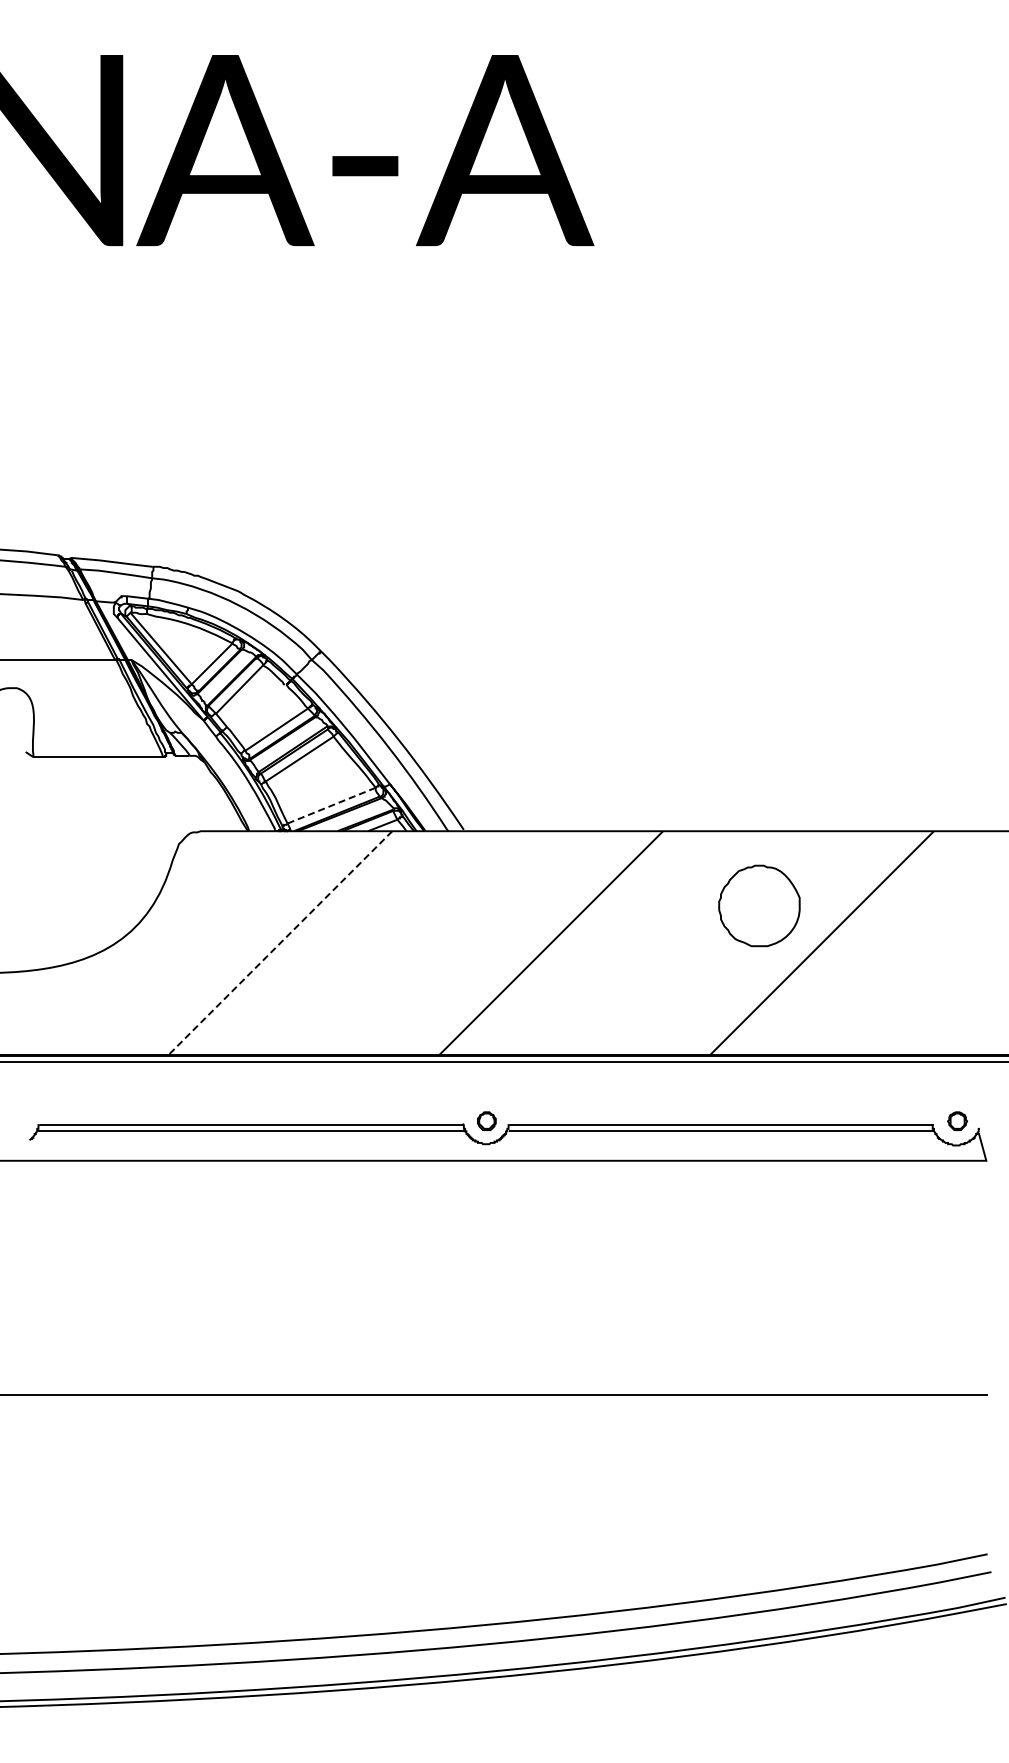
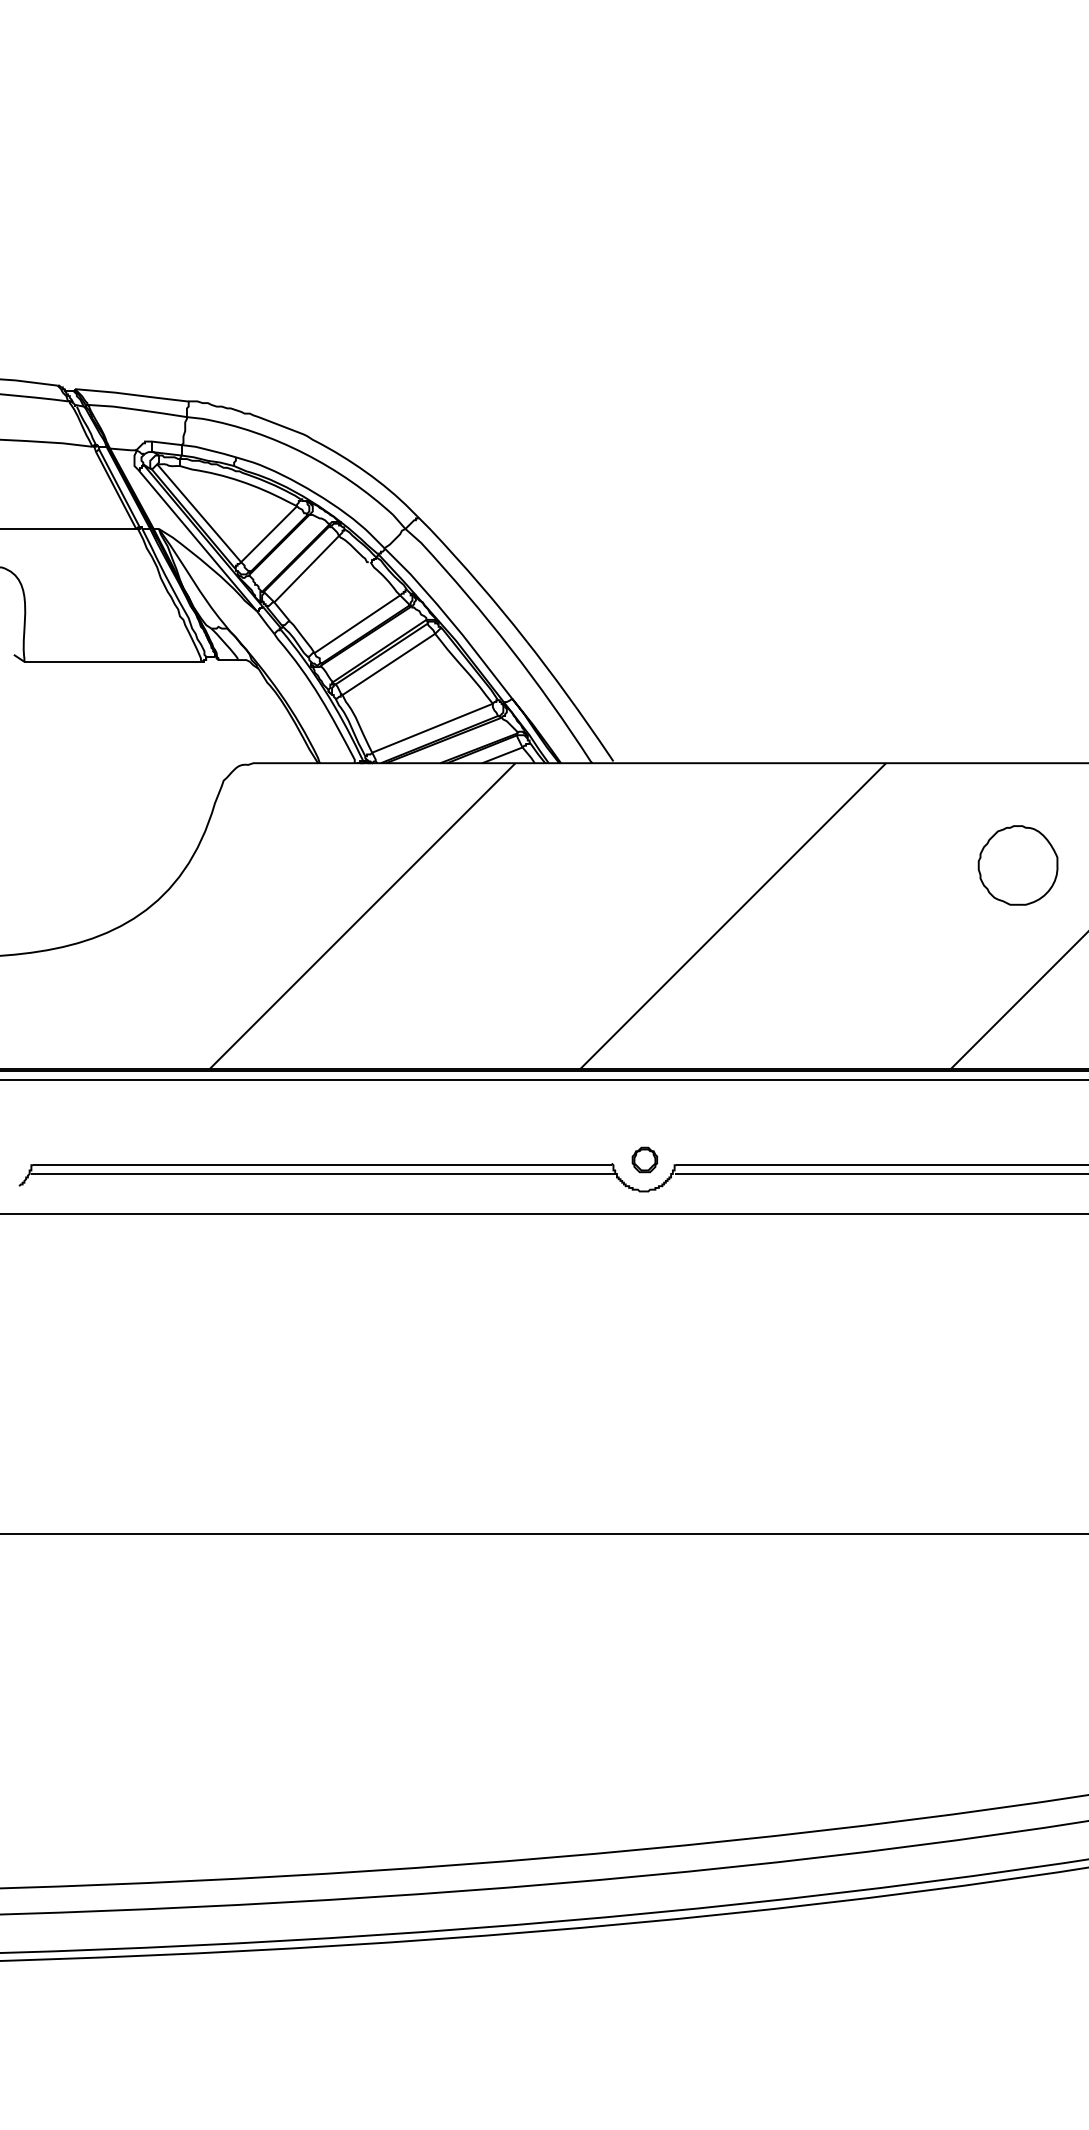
line: (331, 805) -> (432, 728), dashed -> solid
part: (759, 905) -> (1017, 864), size x0.71
line: (280, 943) -> (362, 916), dashed -> solid

